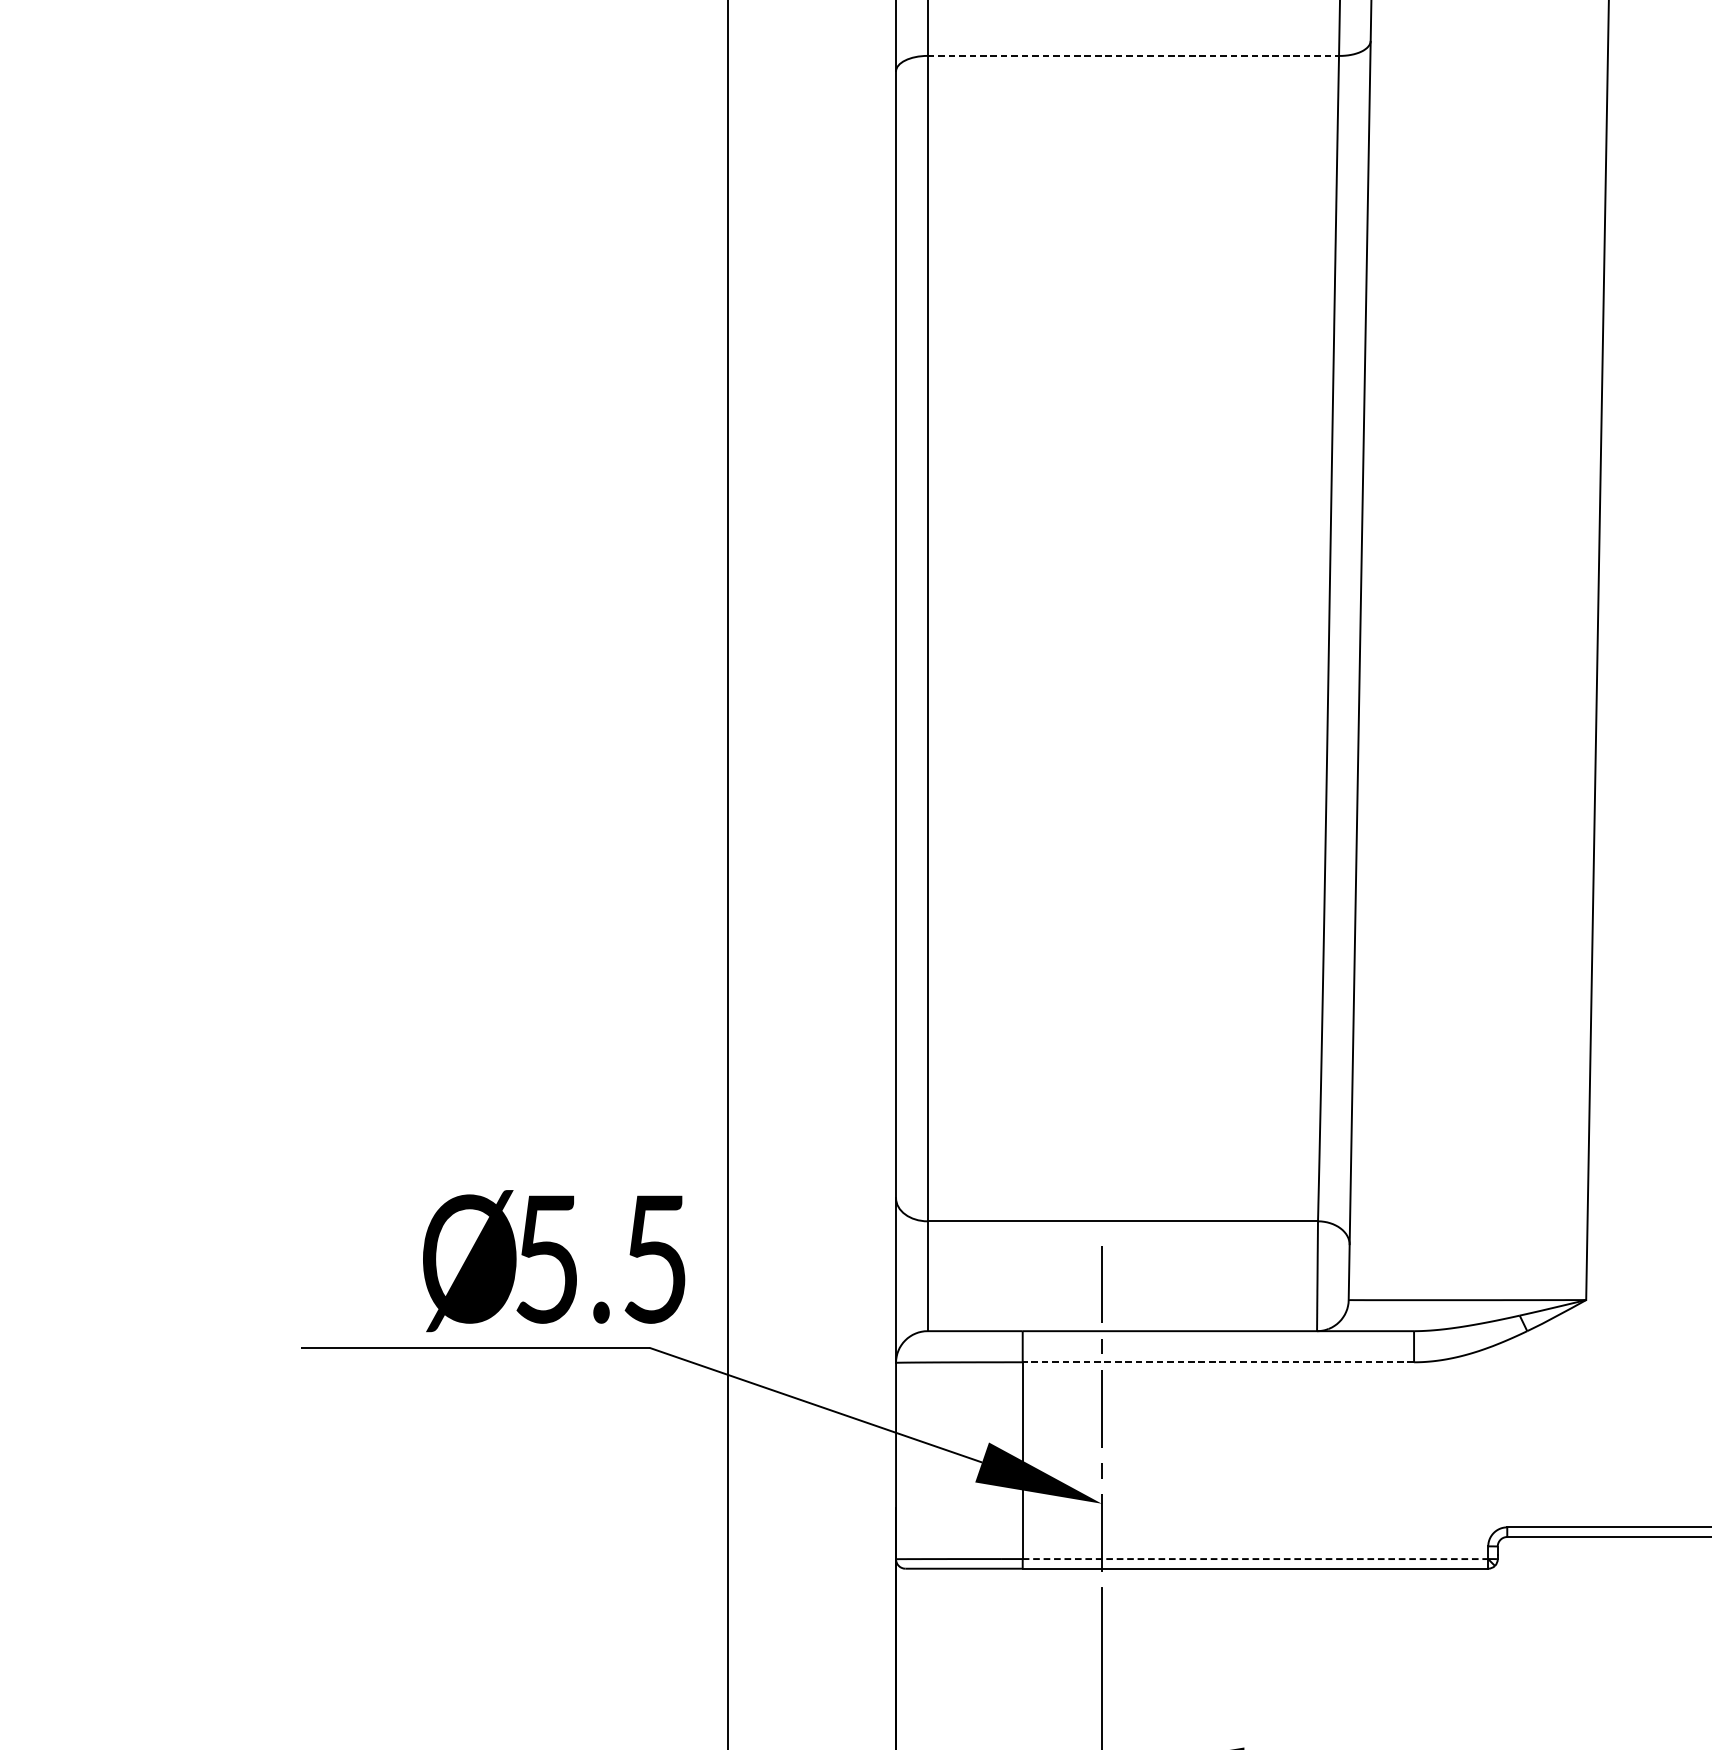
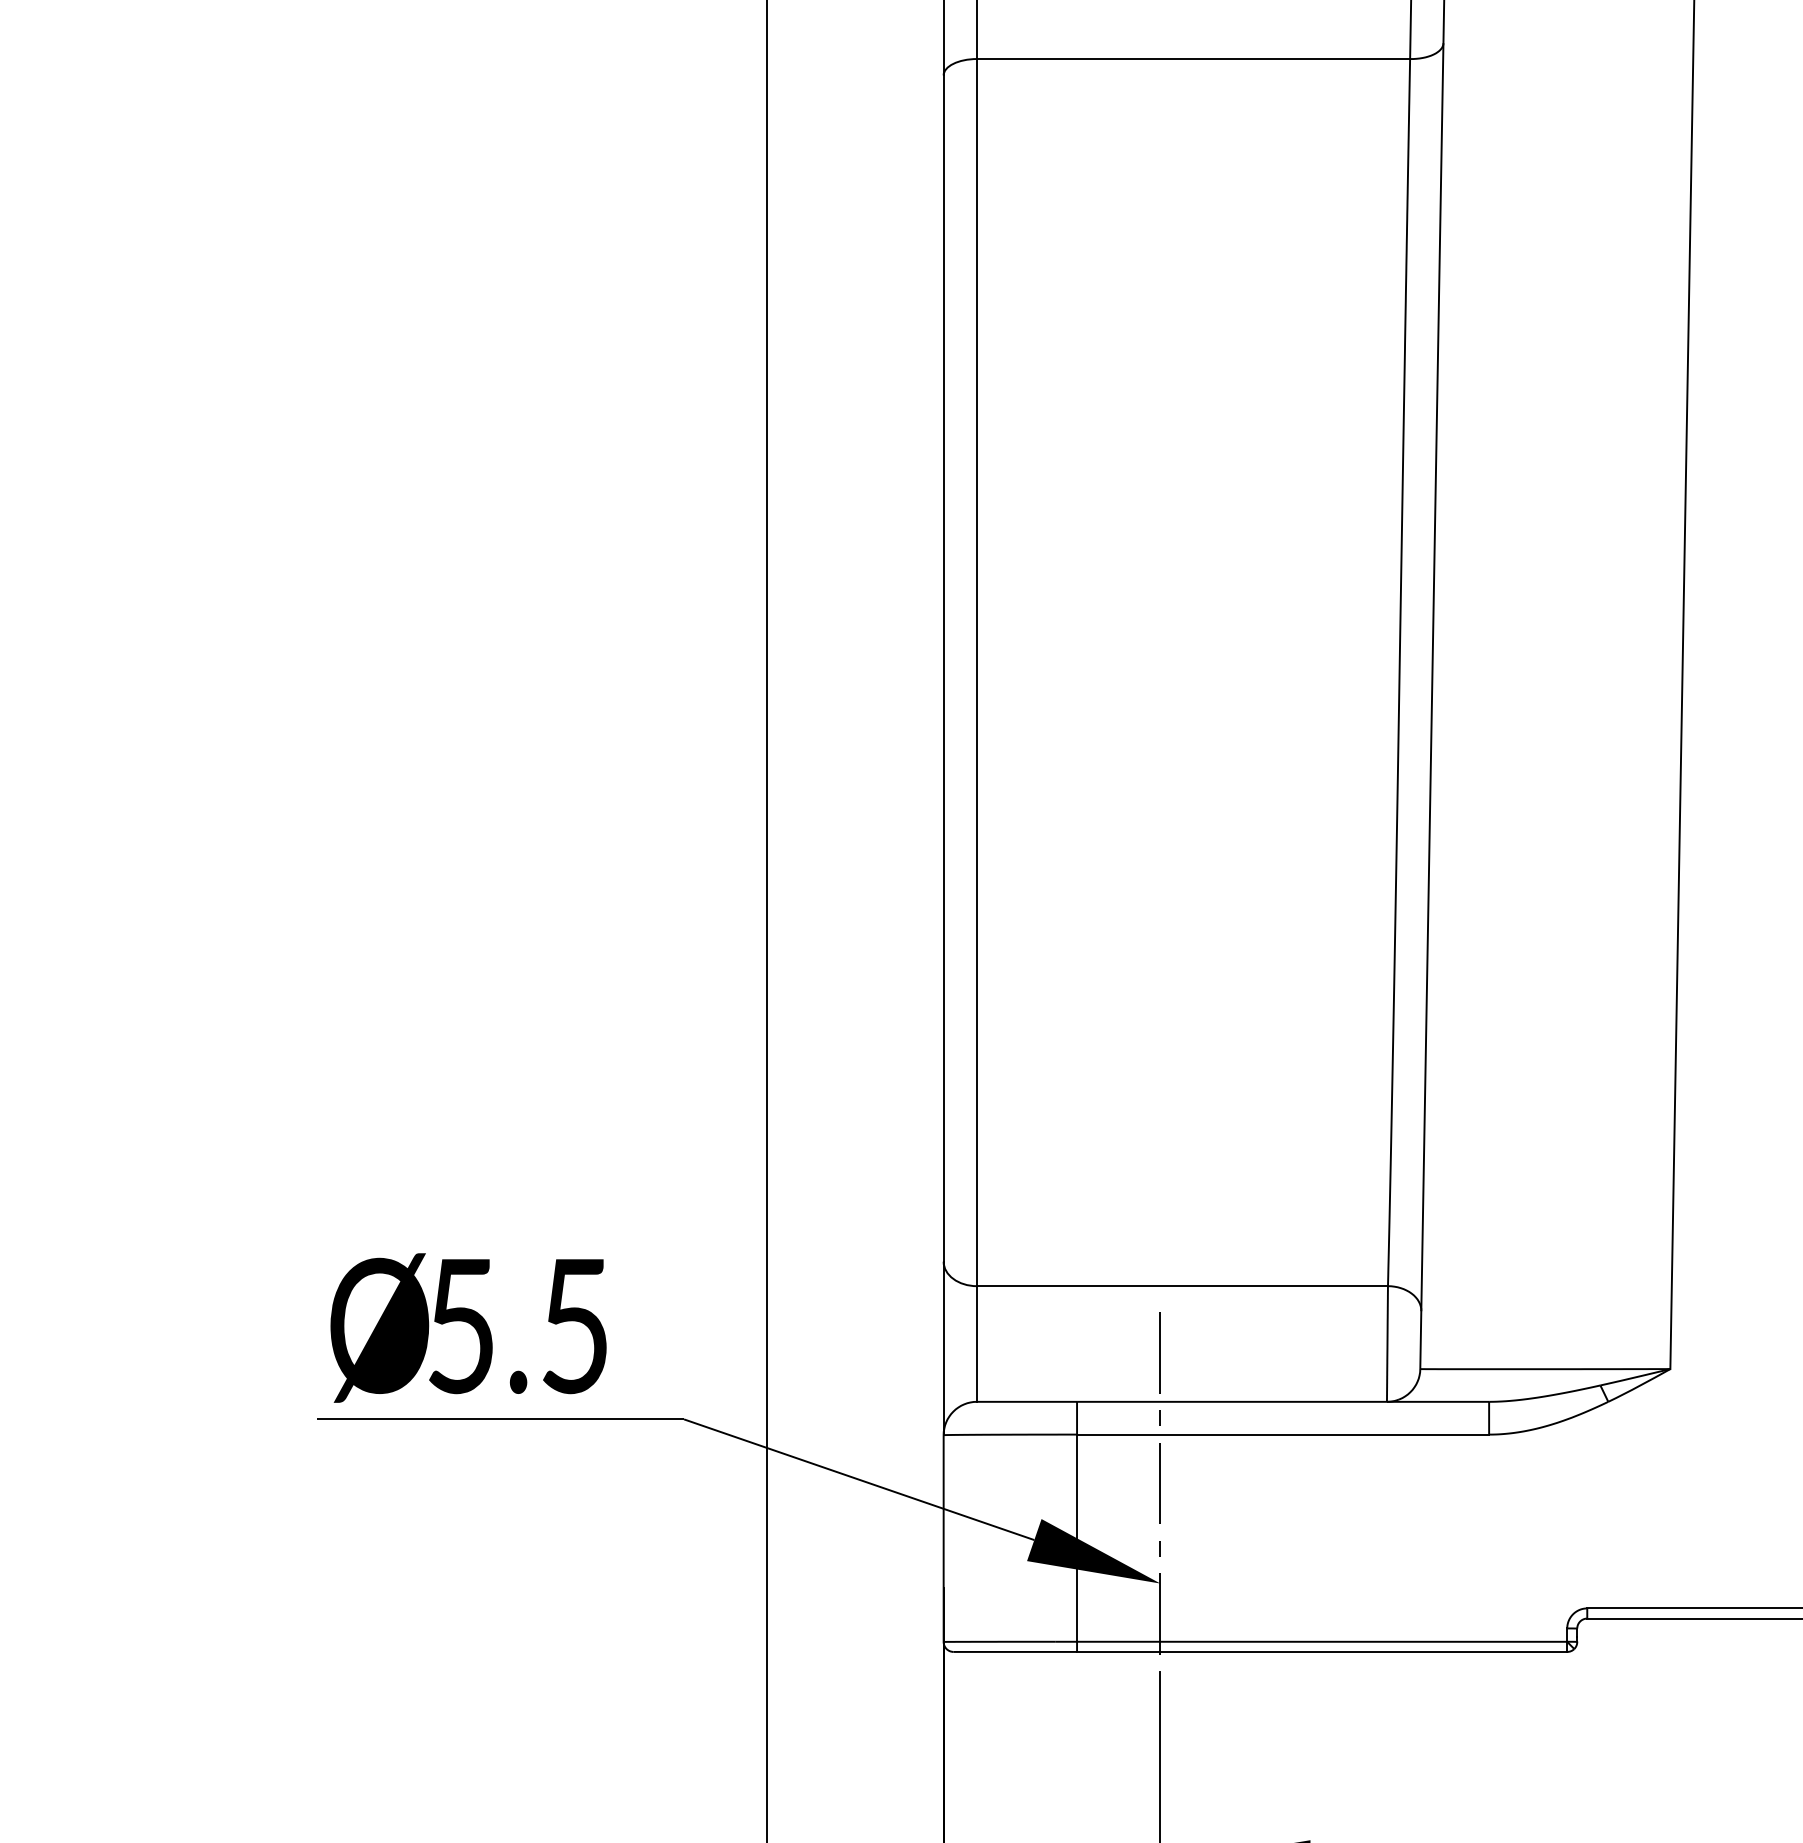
line: (1133, 56) -> (1193, 59), dashed -> solid
text: (553, 1260) -> (468, 1327), moved
line: (1217, 1362) -> (1282, 1434), dashed -> solid
line: (1255, 1558) -> (1322, 1641), dashed -> solid

